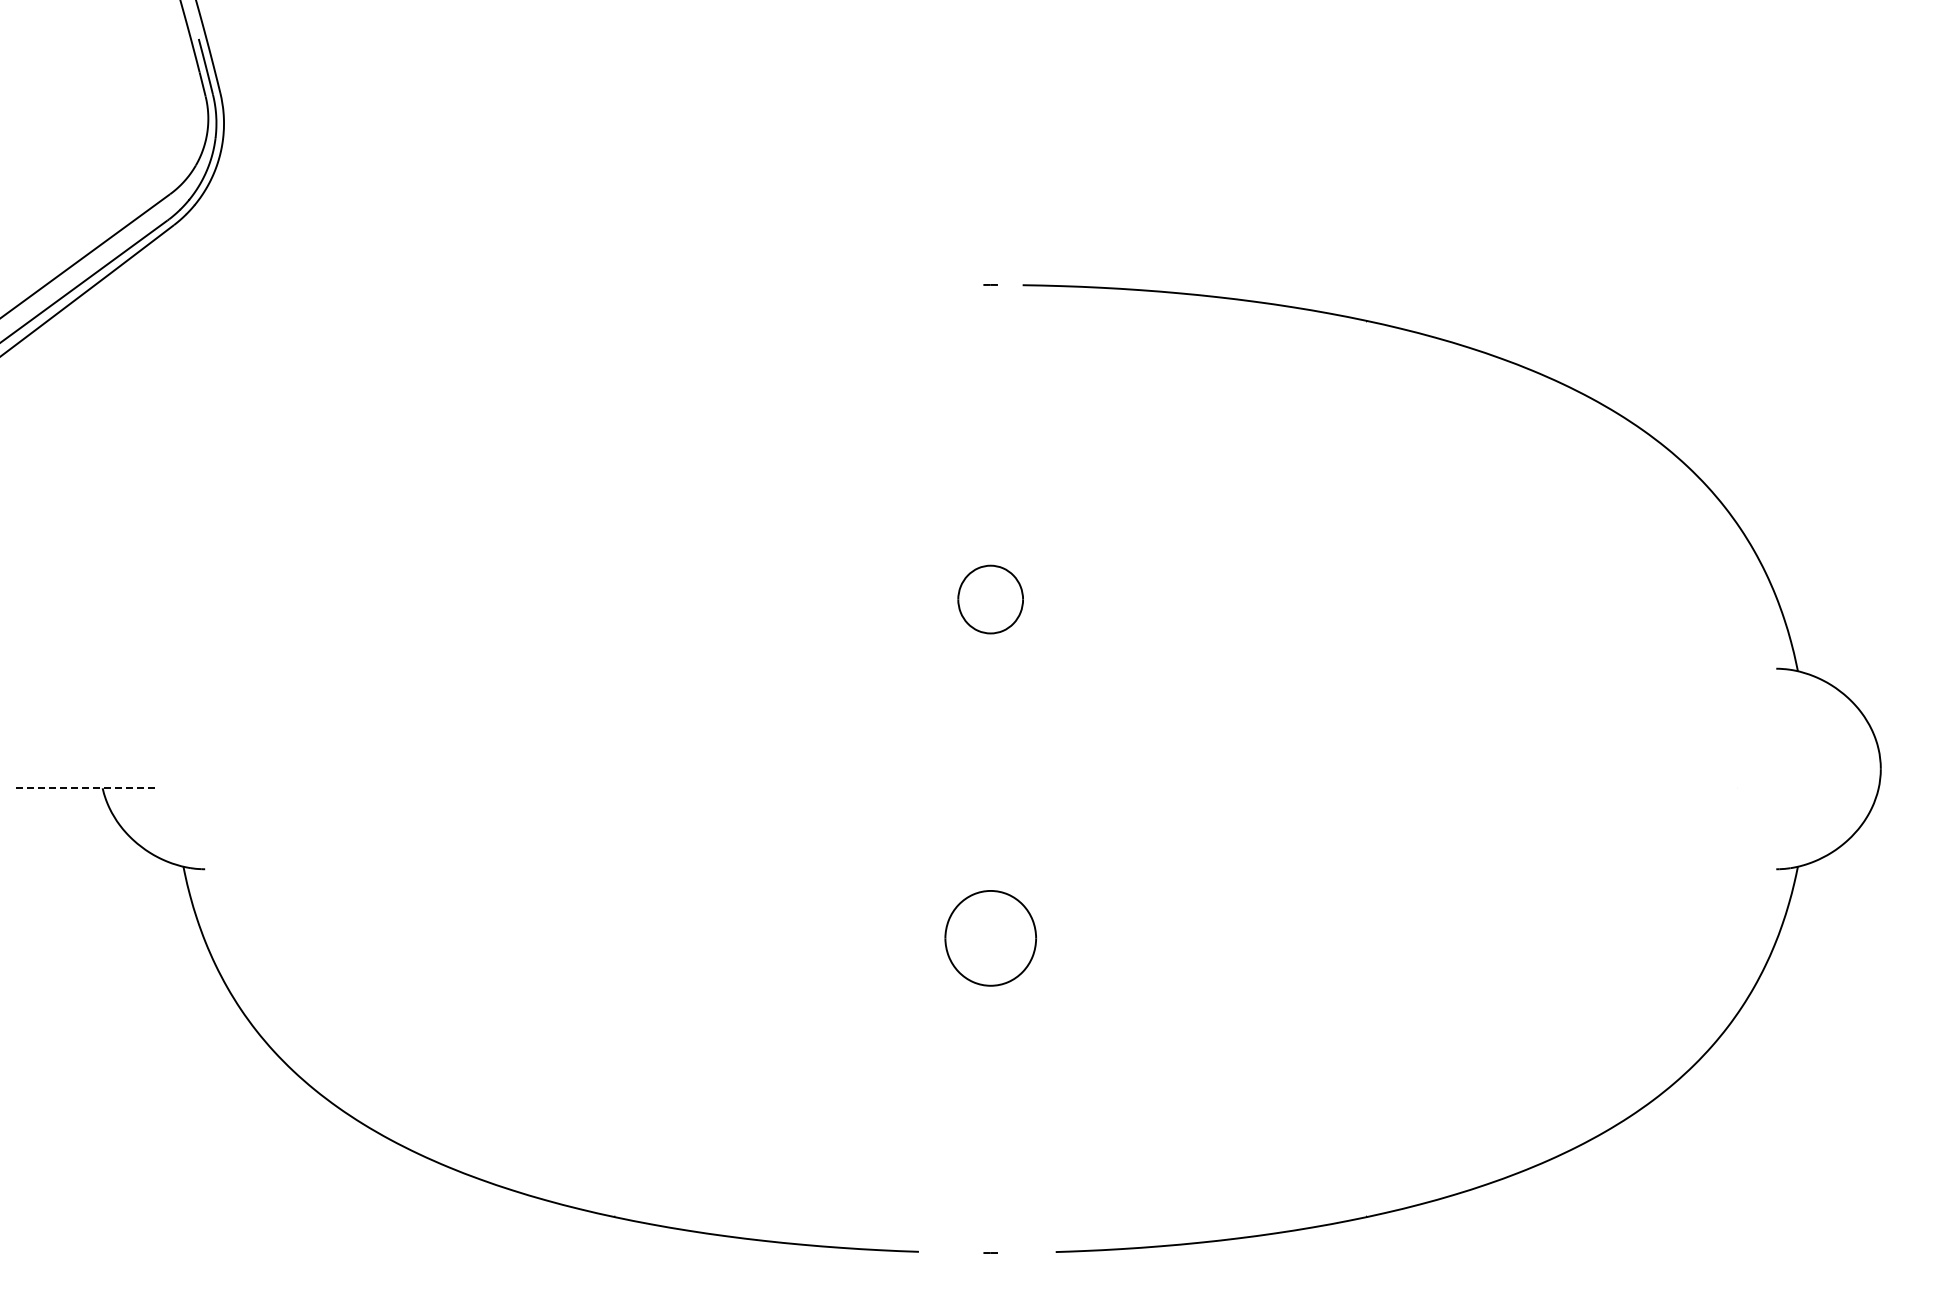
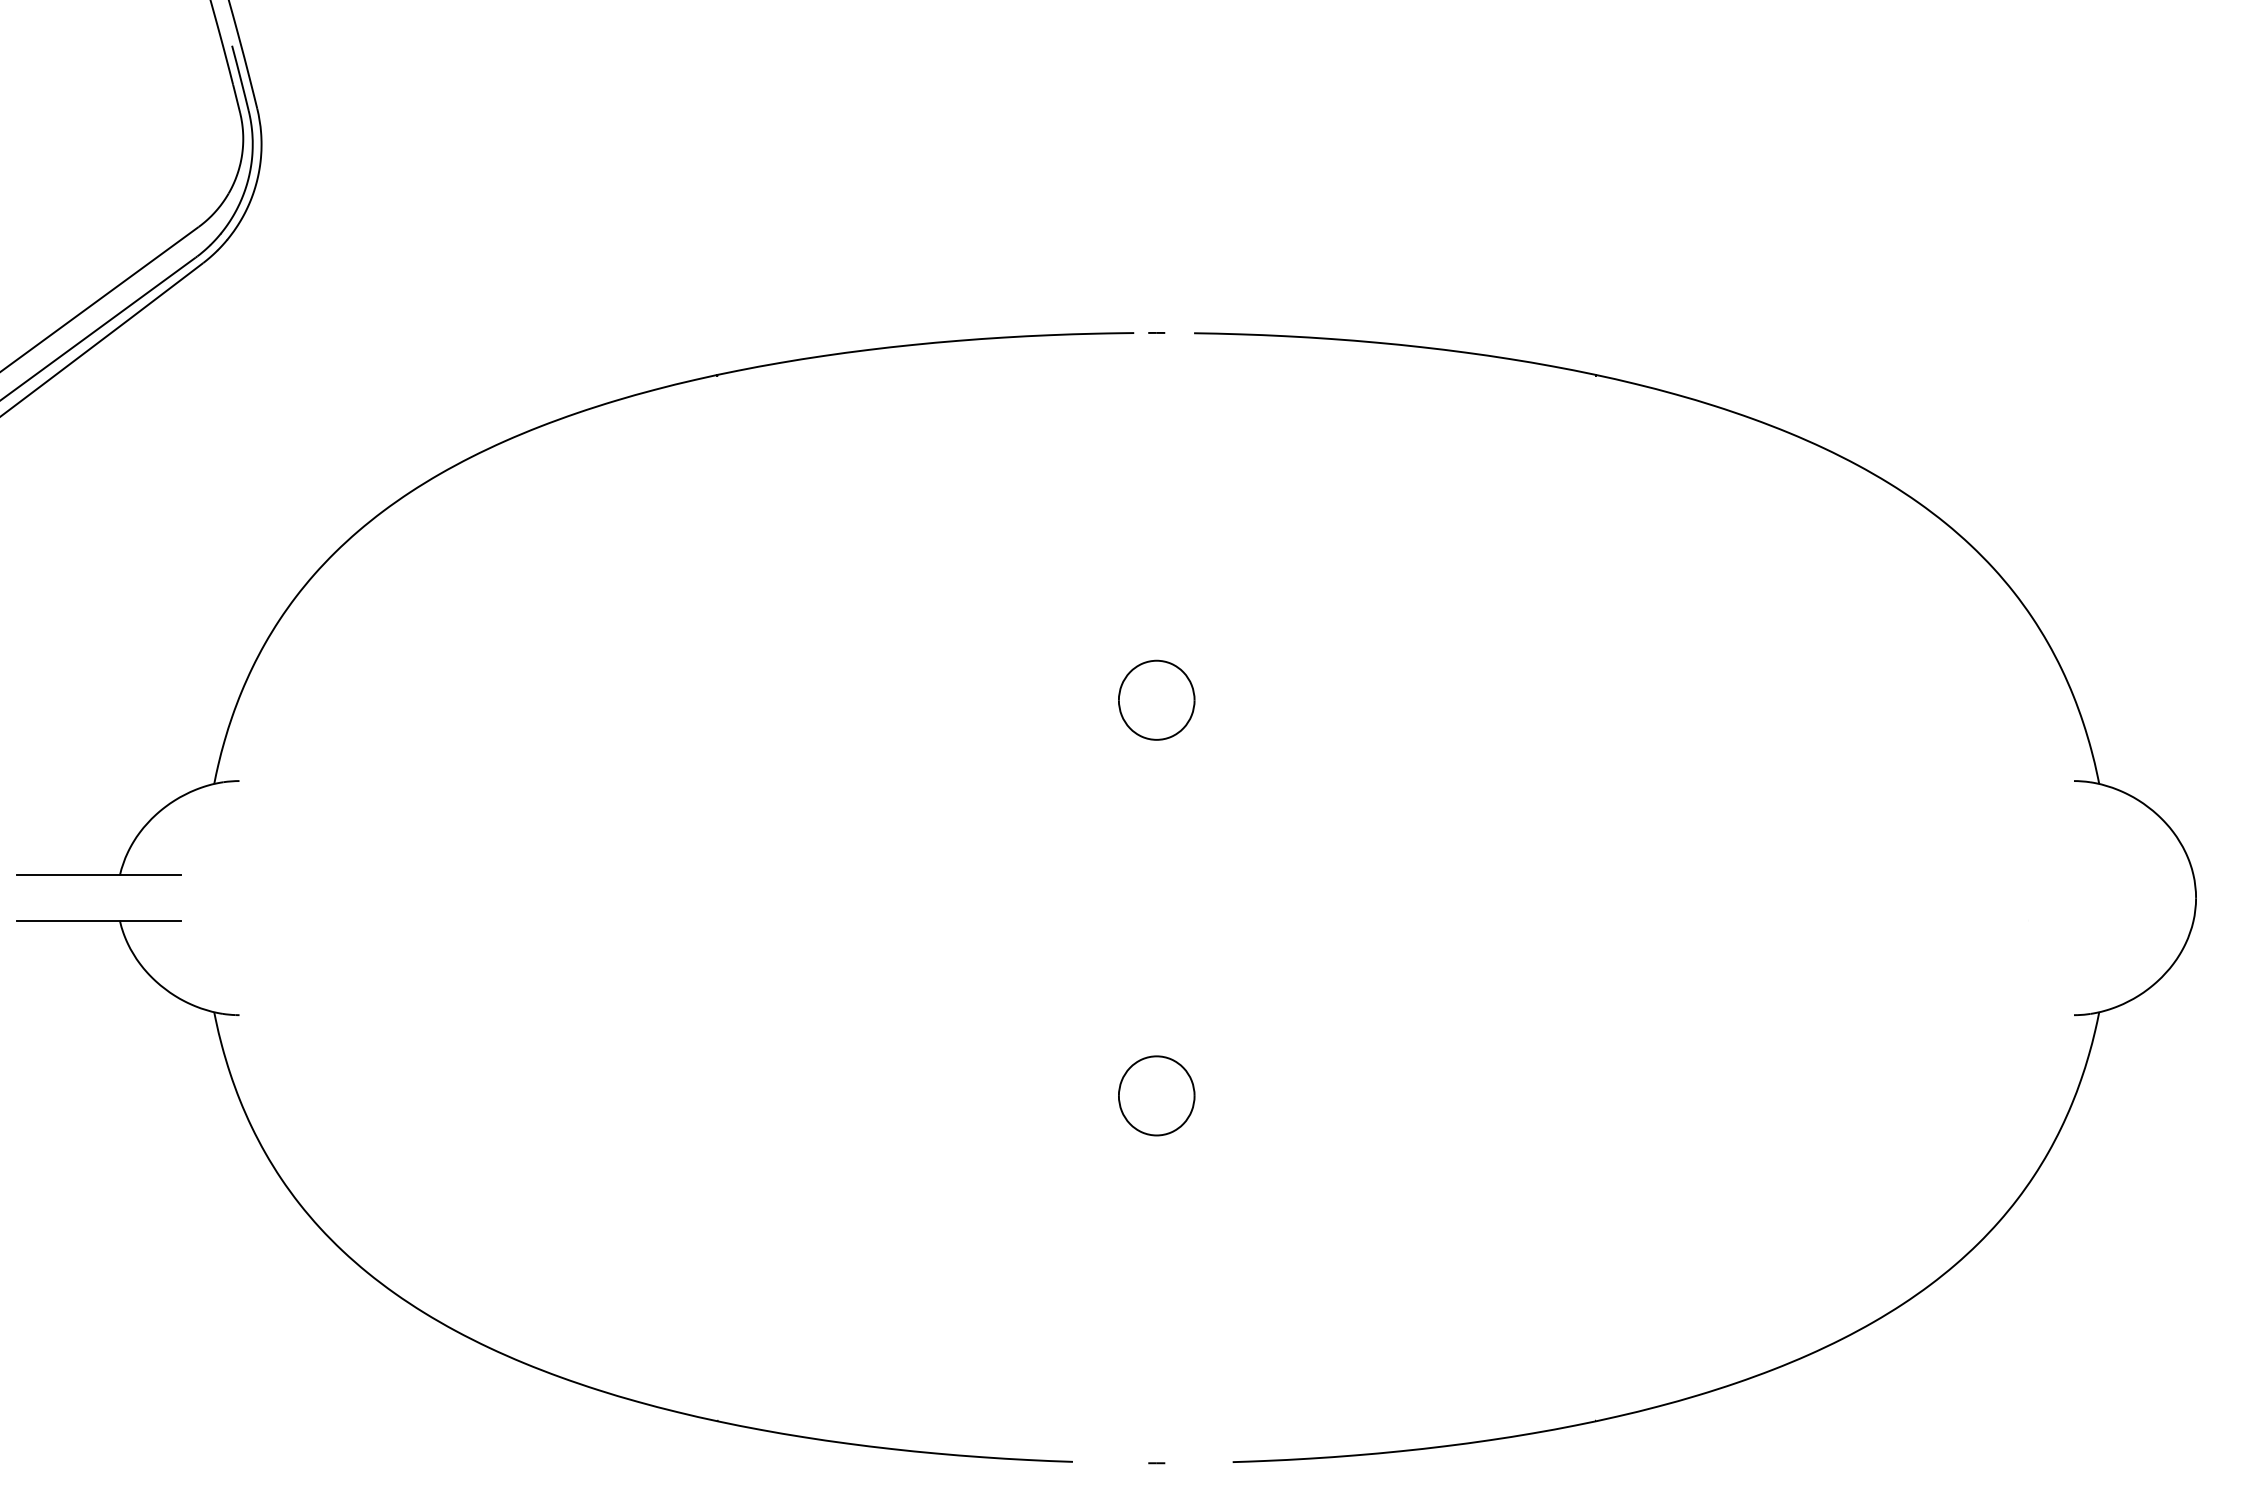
part: (431, 379) -> (503, 443), added
line: (84, 788) -> (98, 920), dashed -> solid
part: (990, 938) -> (1156, 1096), size x0.71

